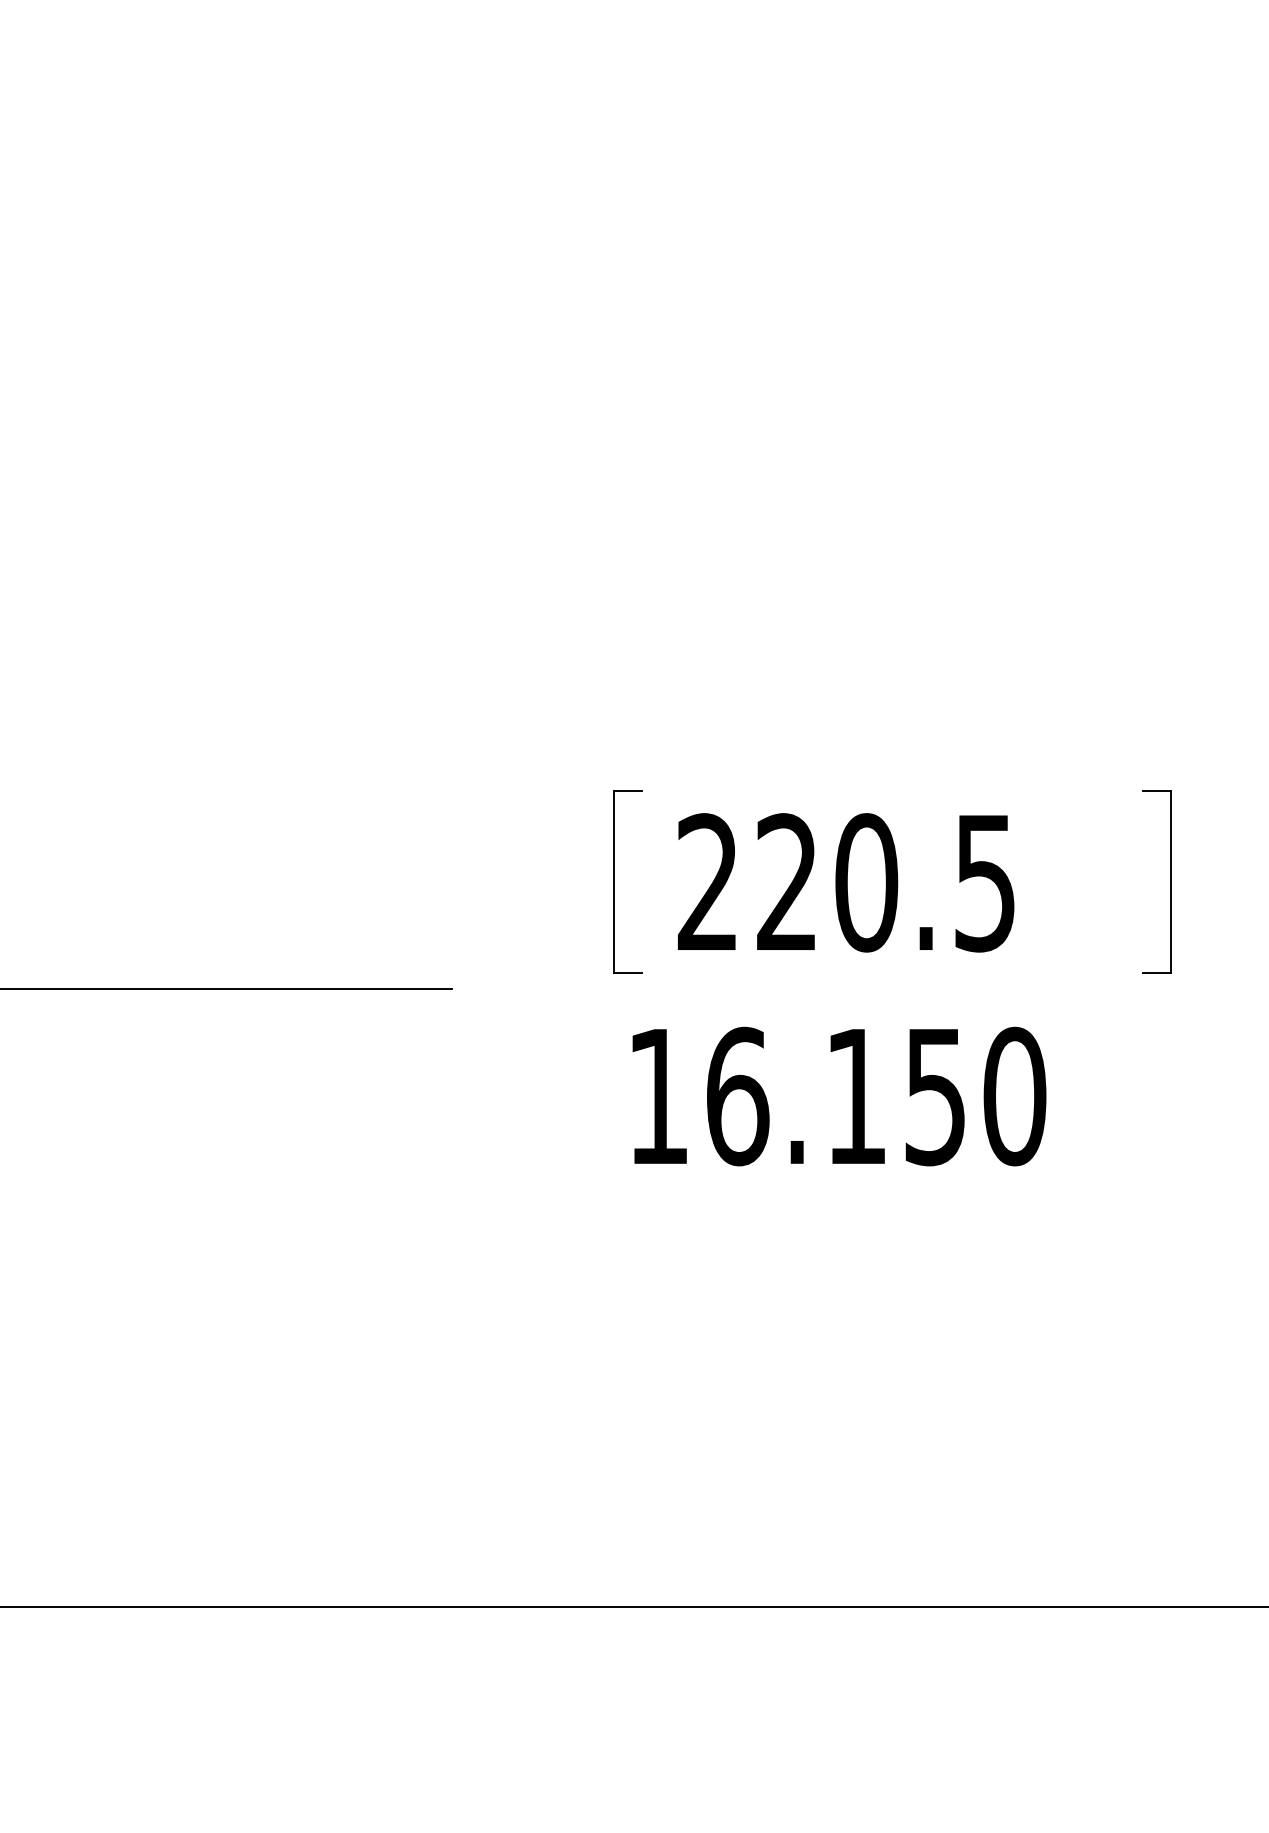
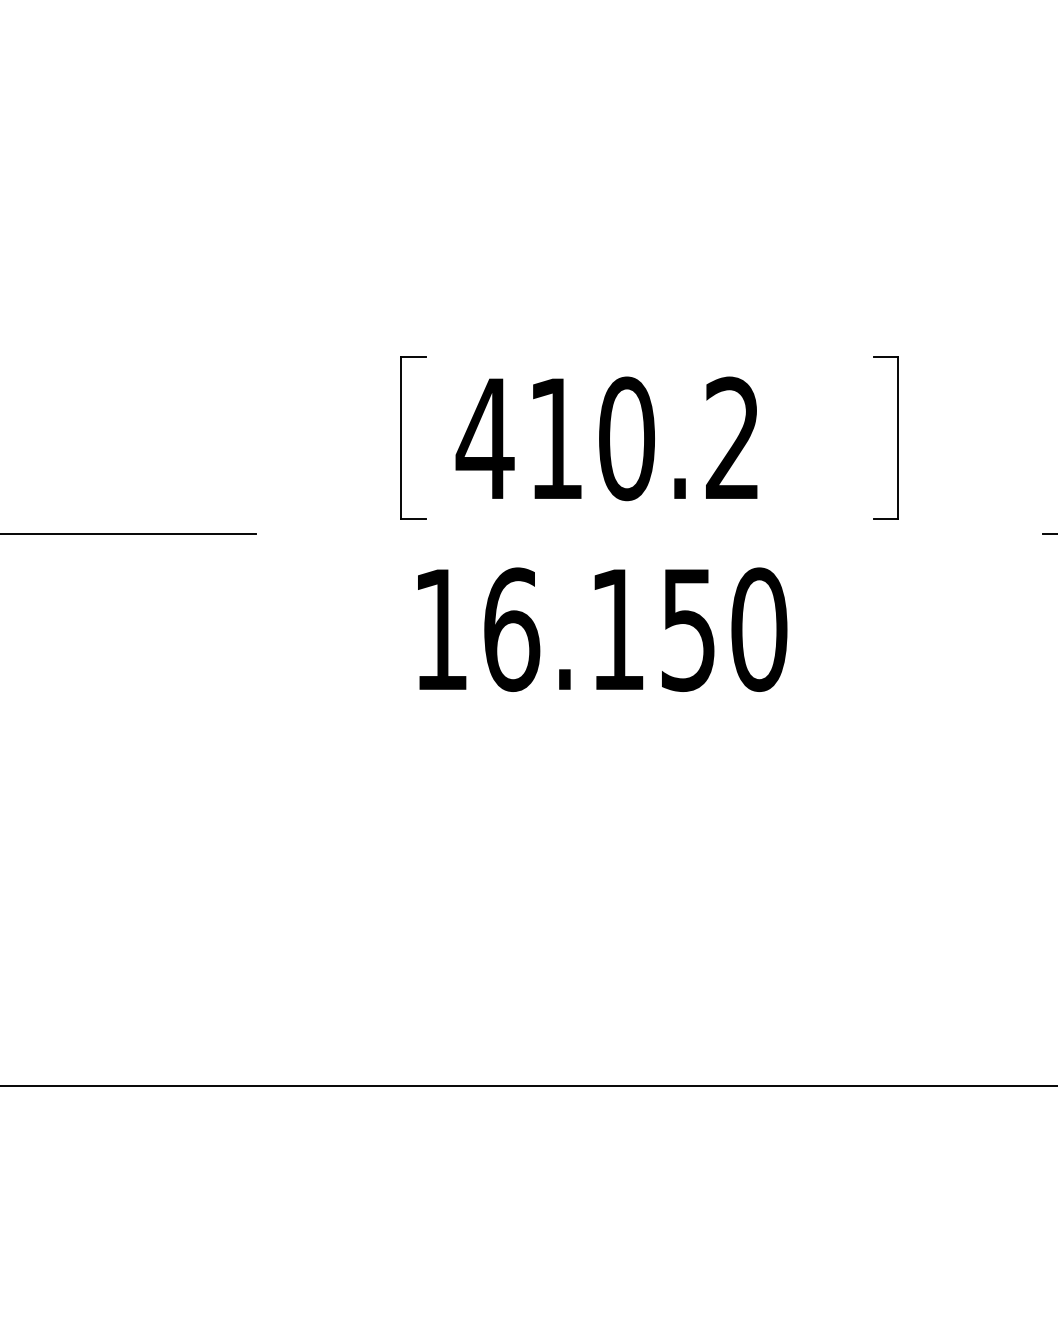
text: (844, 882) -> (607, 438), 220.5 -> 410.2

